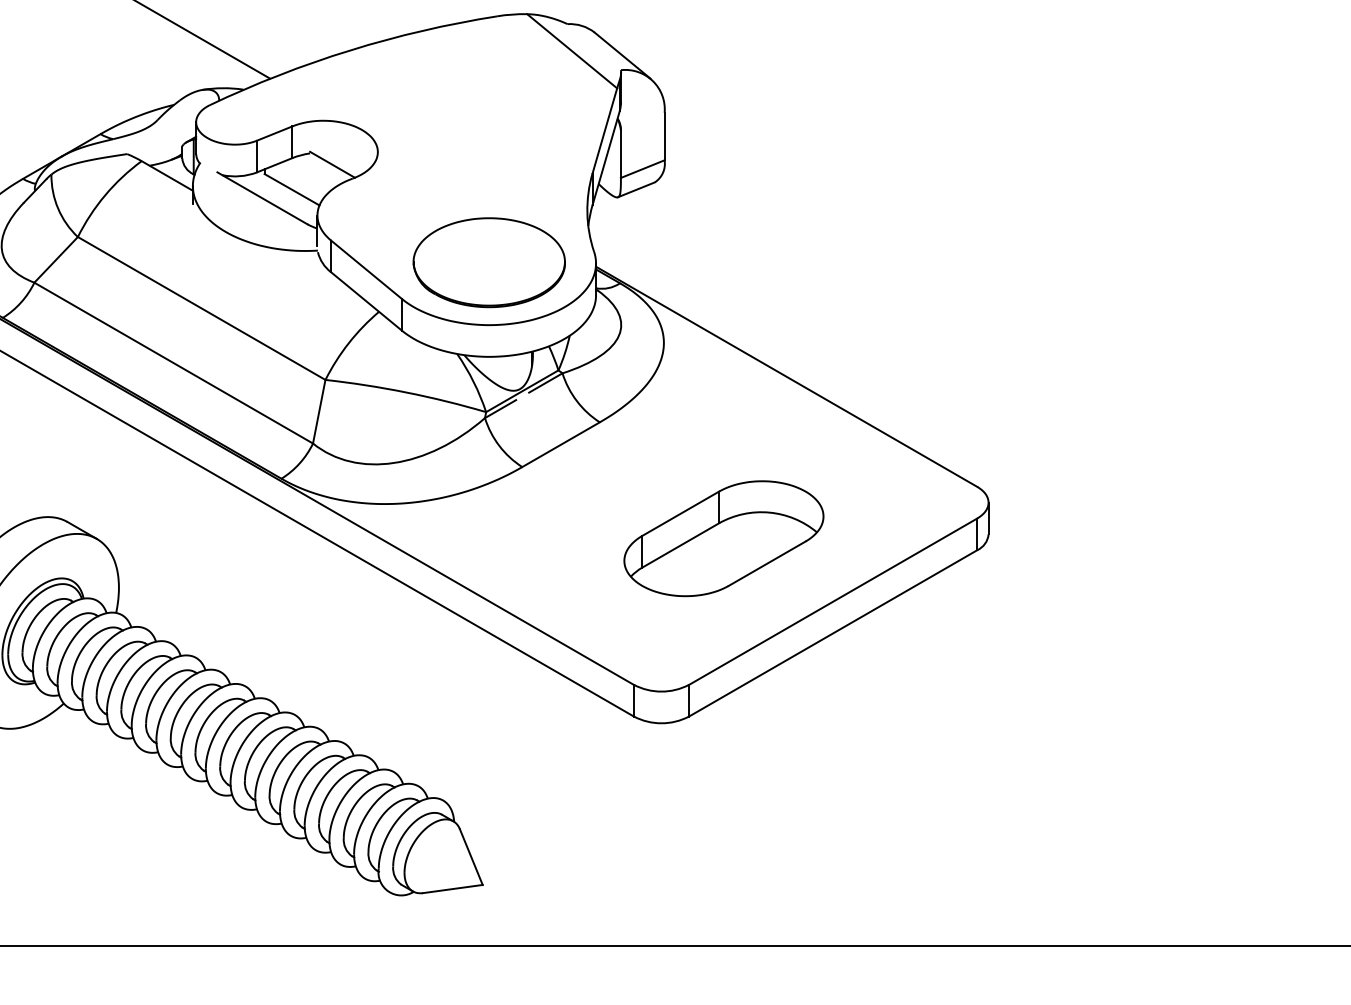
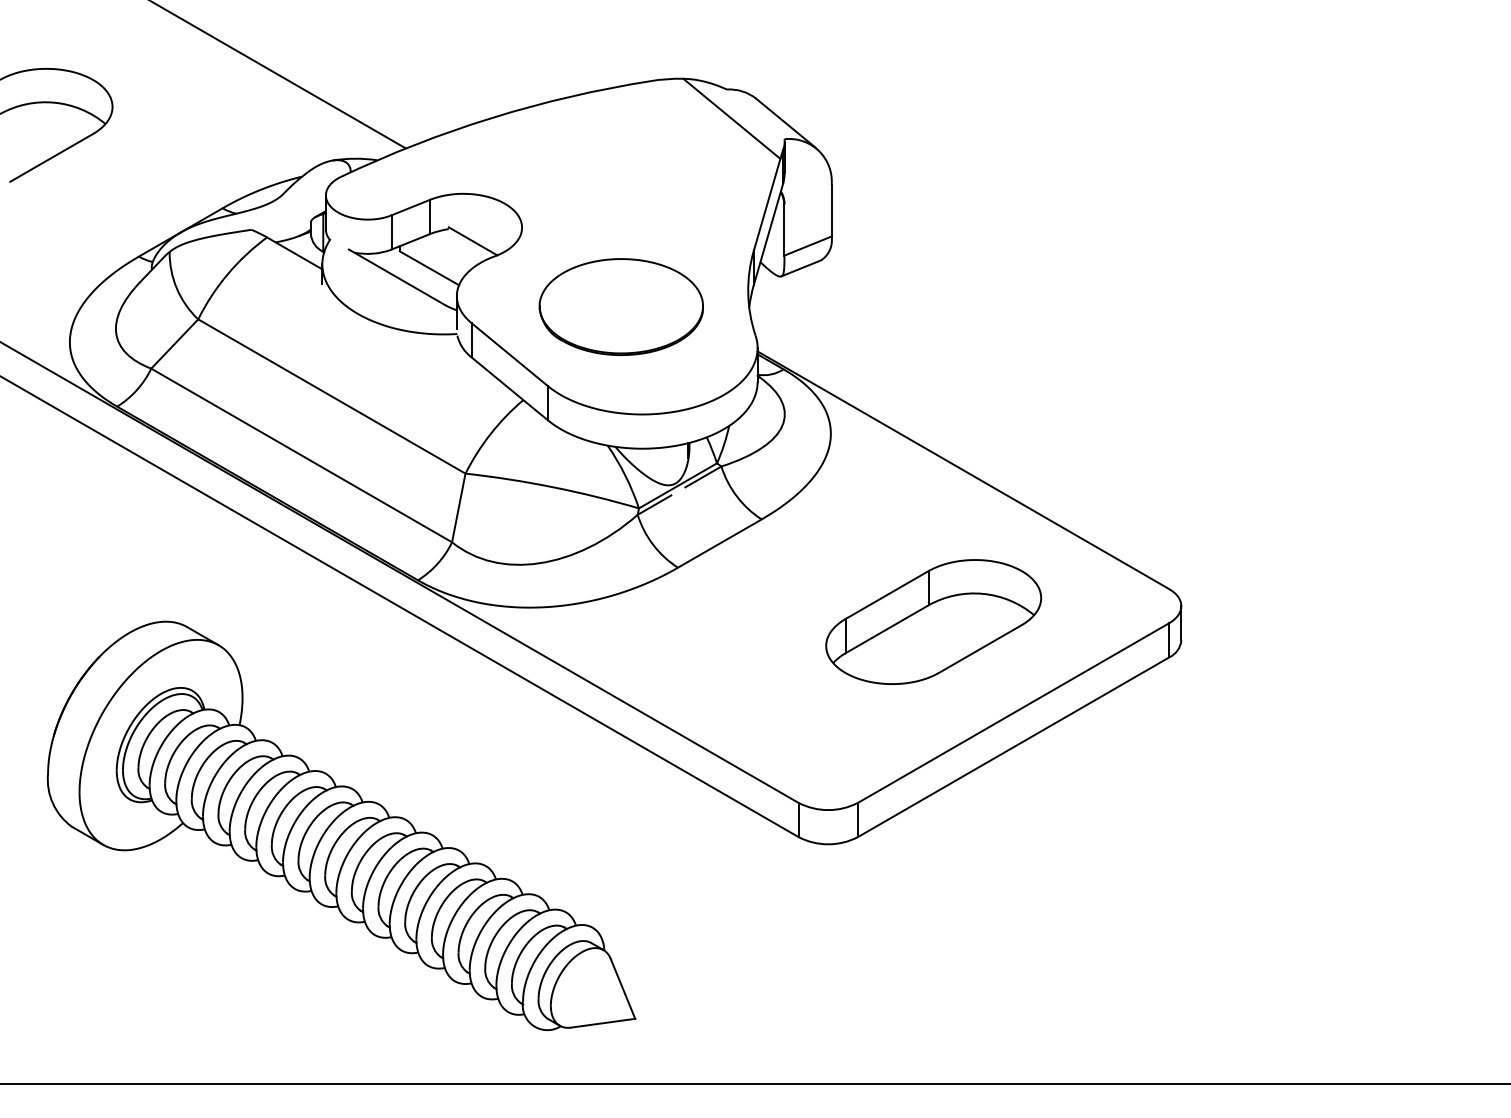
part: (488, 262) -> (620, 306), moved
part: (723, 538) -> (933, 621), moved

